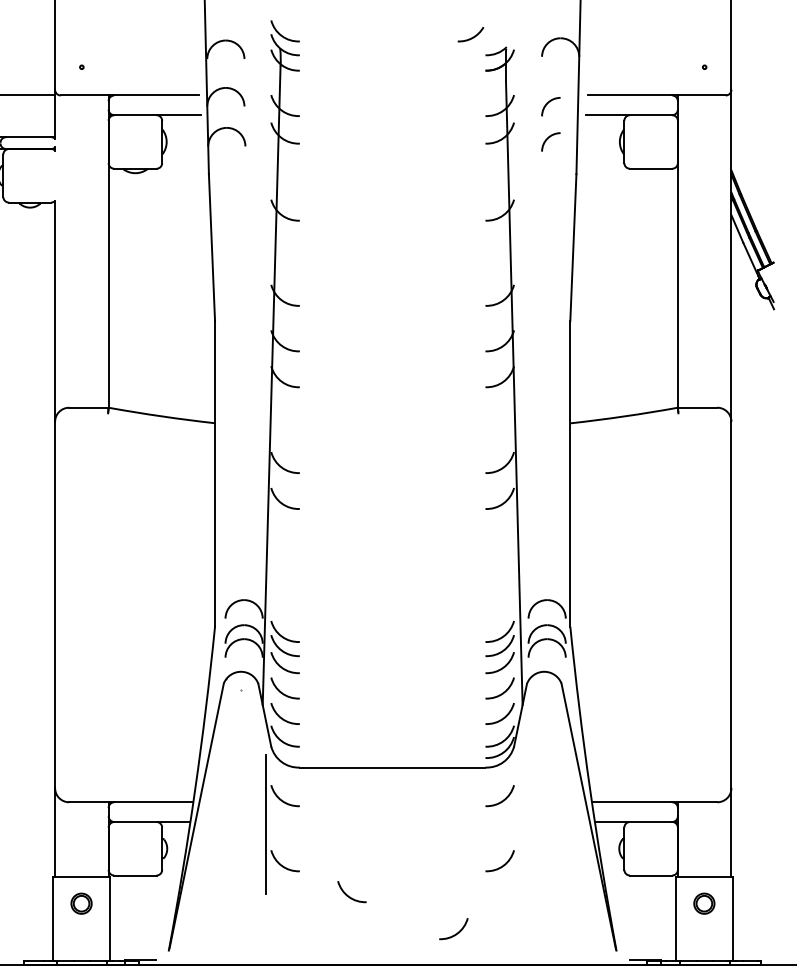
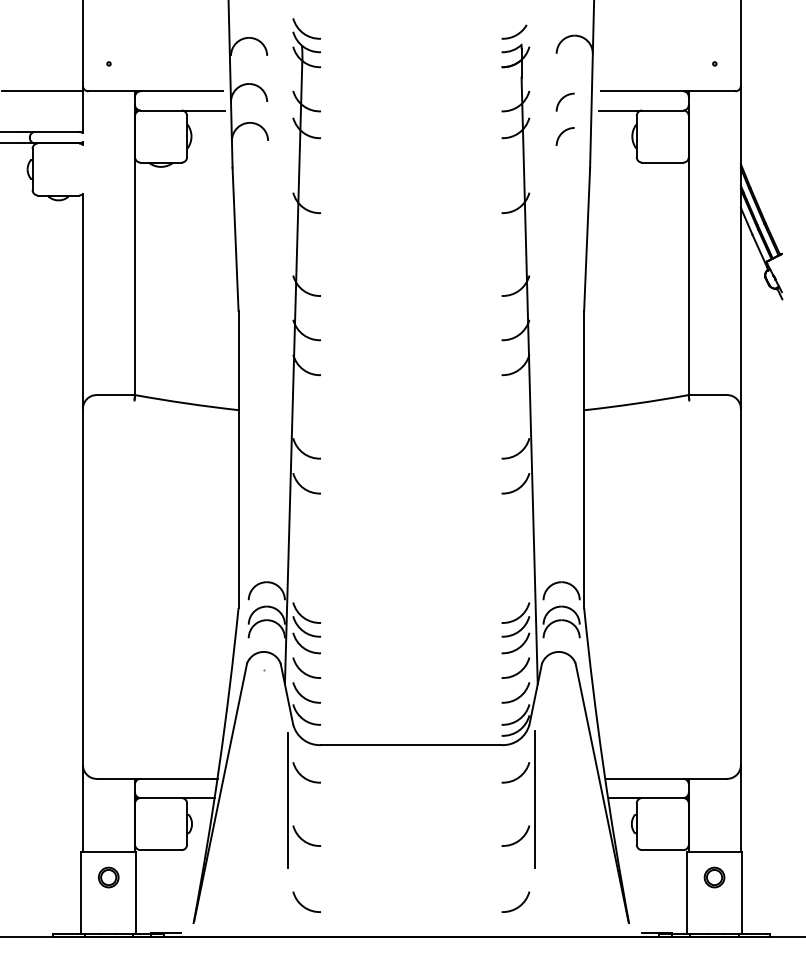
arc: (471, 37) -> (515, 34), moved
line: (519, 823) -> (534, 799), added
arc: (347, 894) -> (302, 904), moved
arc: (455, 933) -> (517, 906), moved

